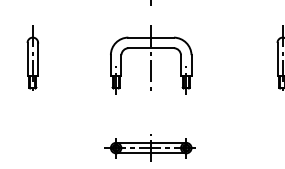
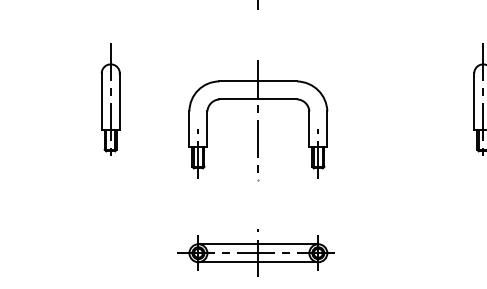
part: (32, 57) -> (110, 98), moved
part: (151, 59) -> (258, 118), moved

